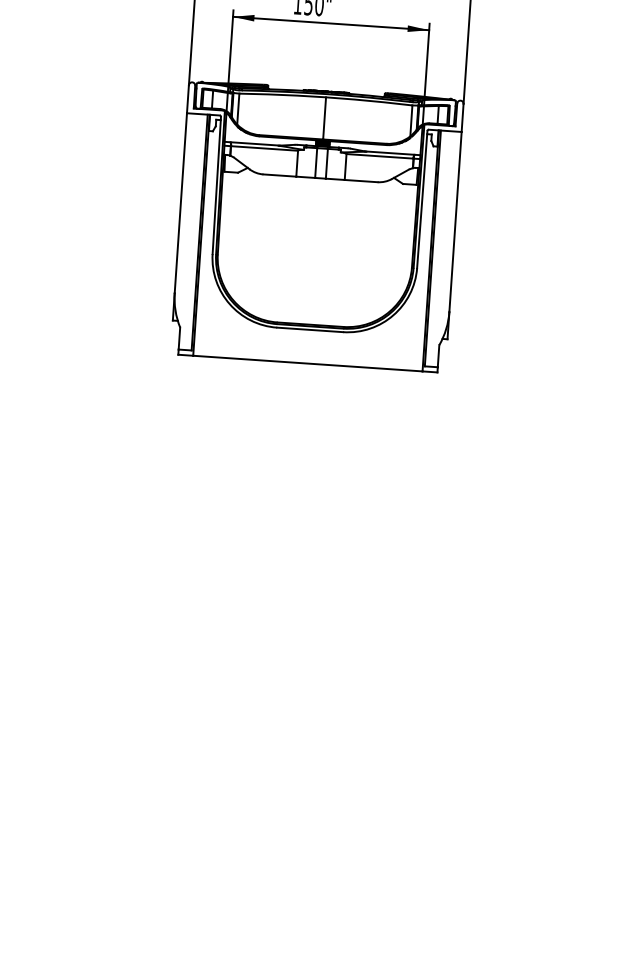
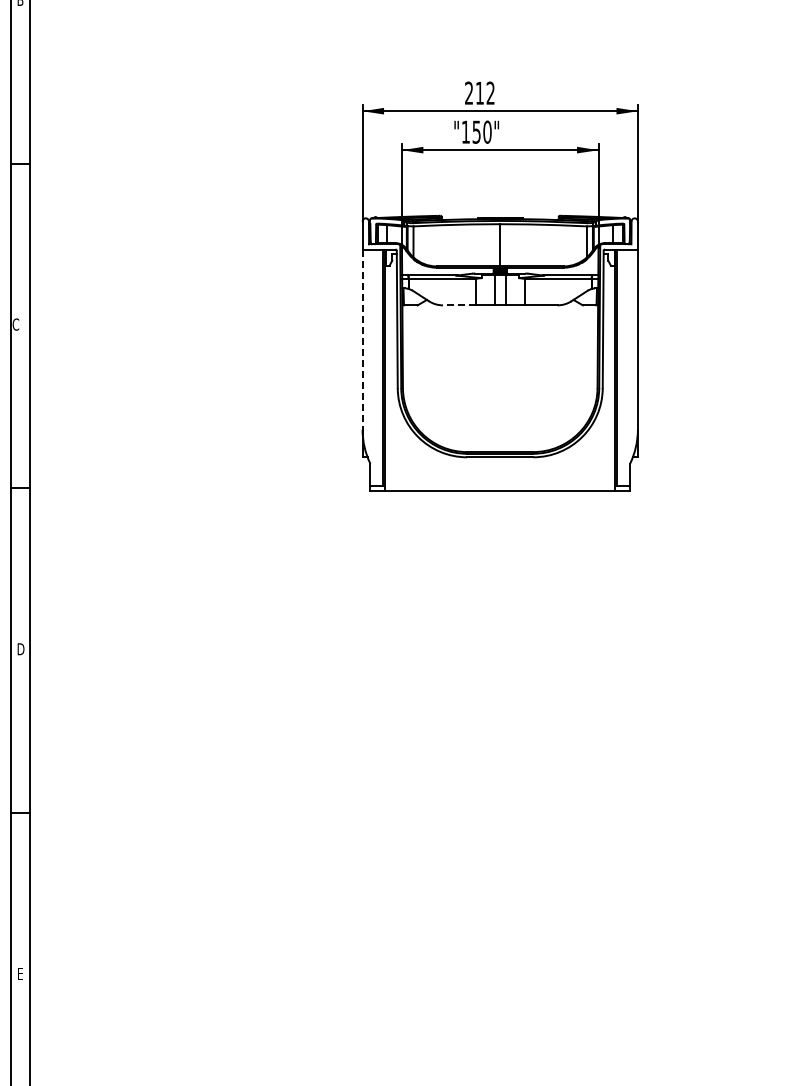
line: (278, 175) -> (458, 305), solid -> dashed
line: (180, 204) -> (362, 340), solid -> dashed

